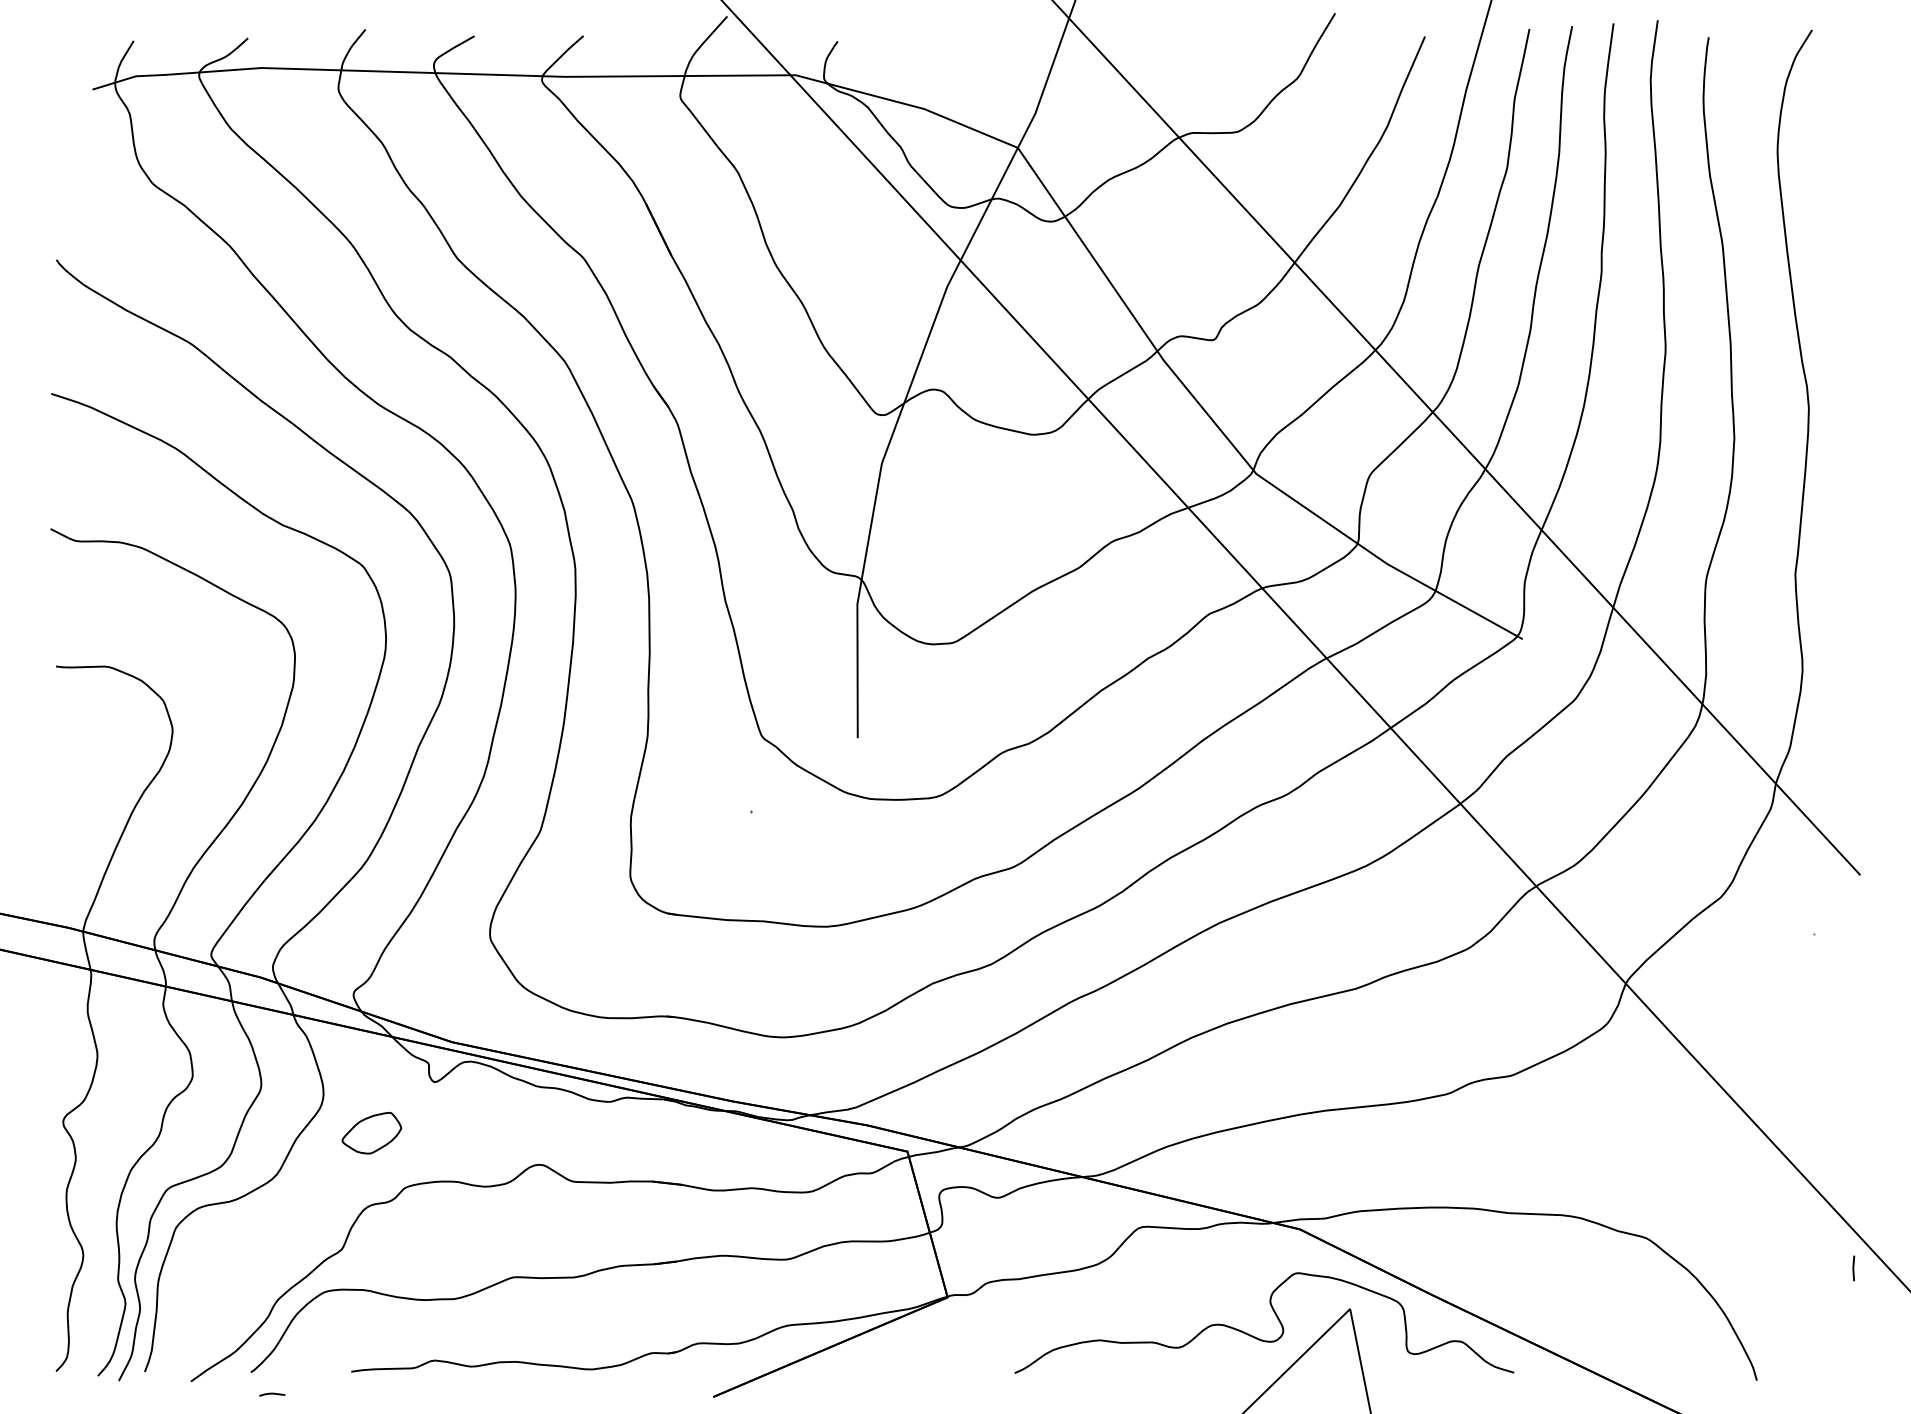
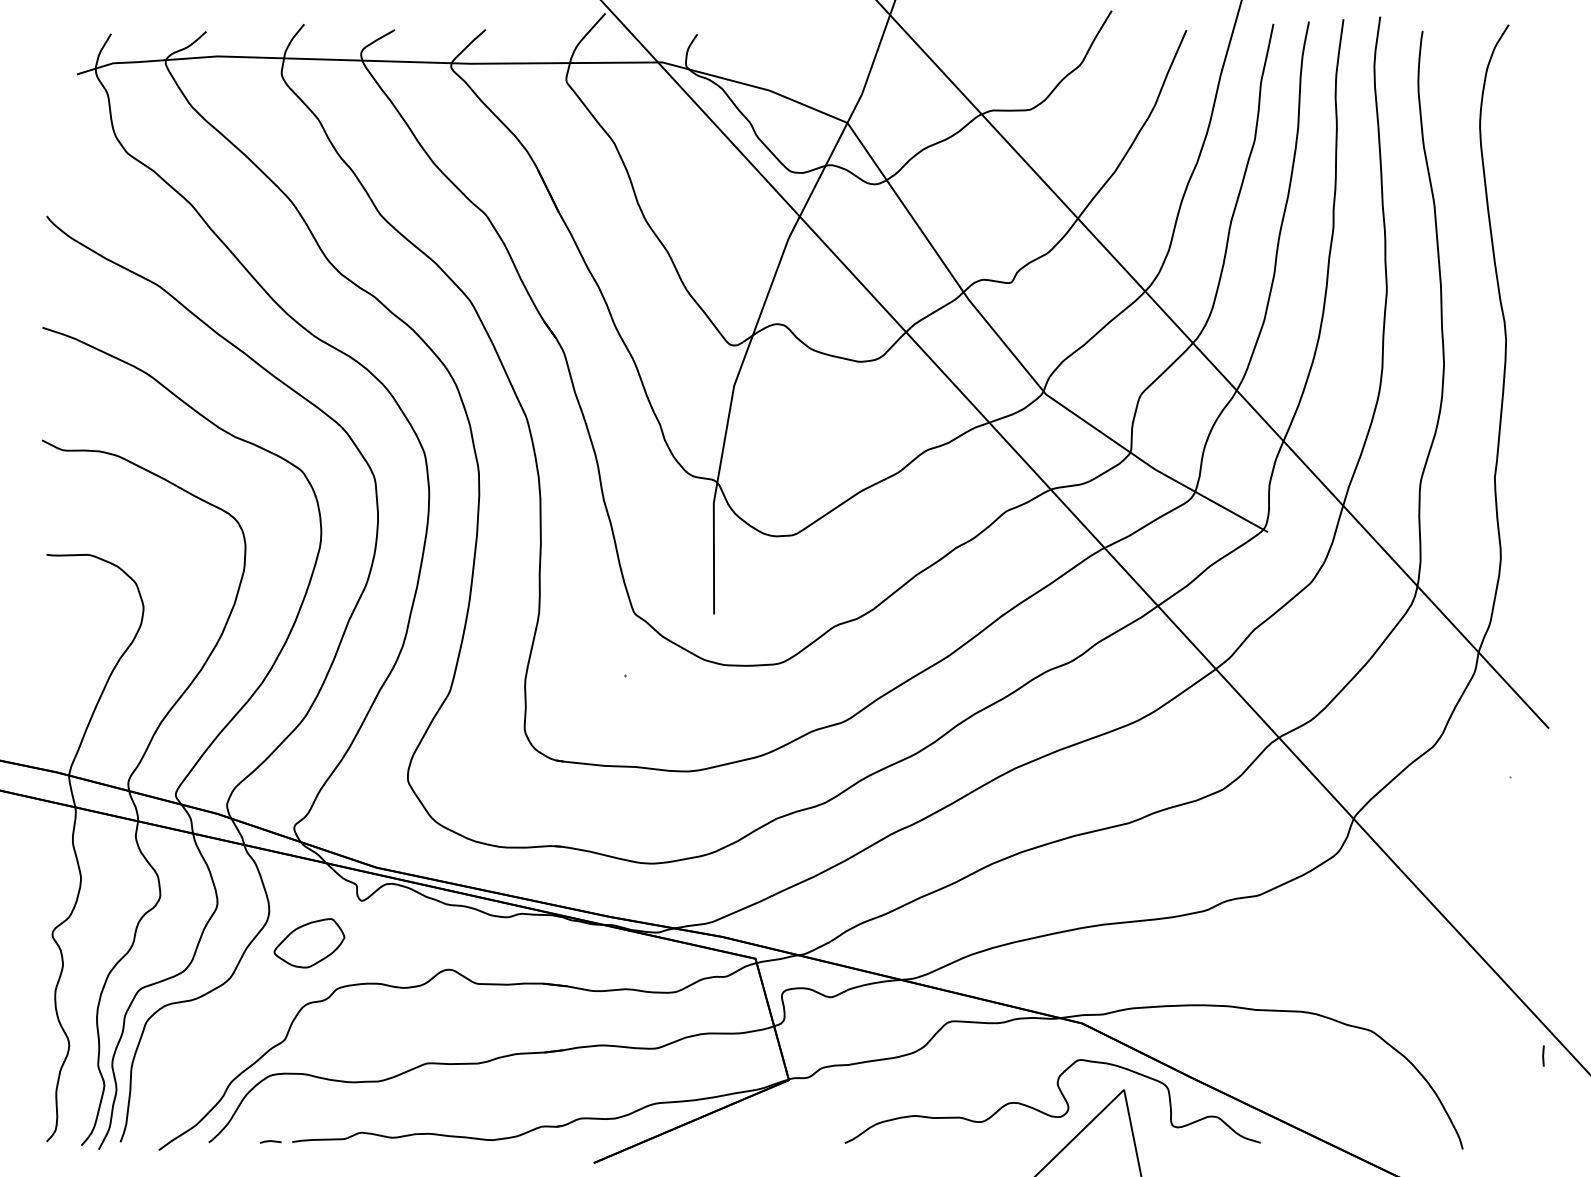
part: (371, 1133) -> (309, 943), size x1.43
line: (272, 1394) -> (270, 1141), moved

